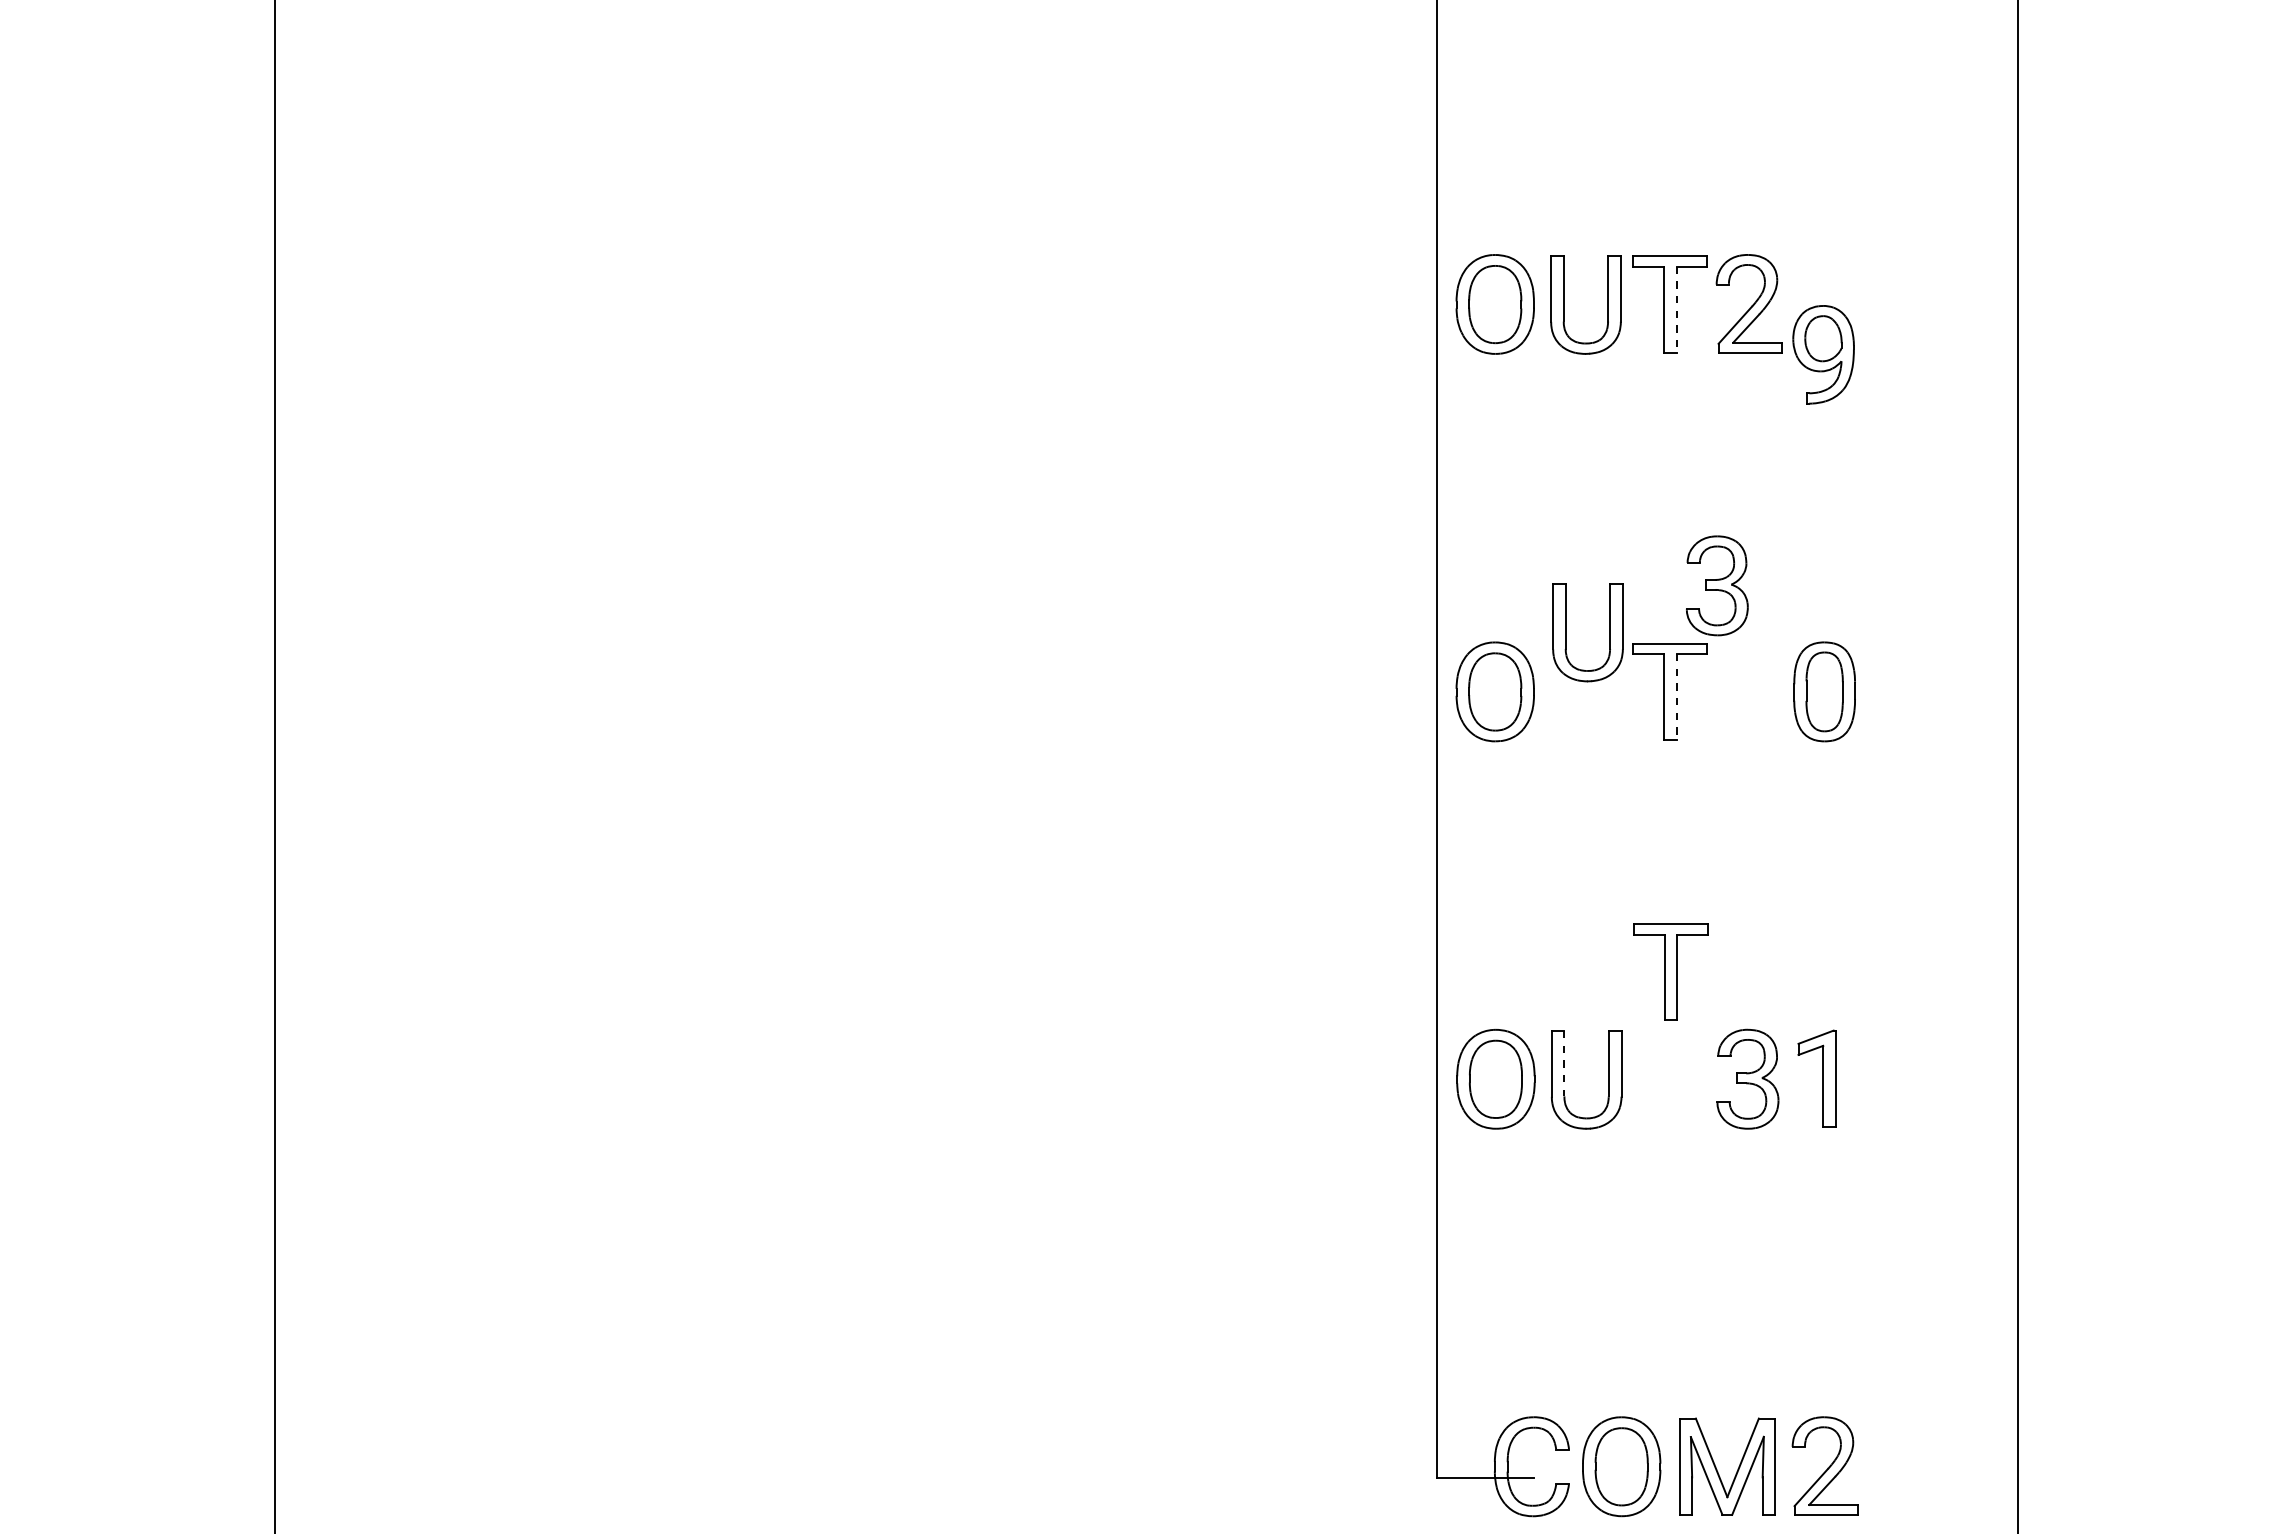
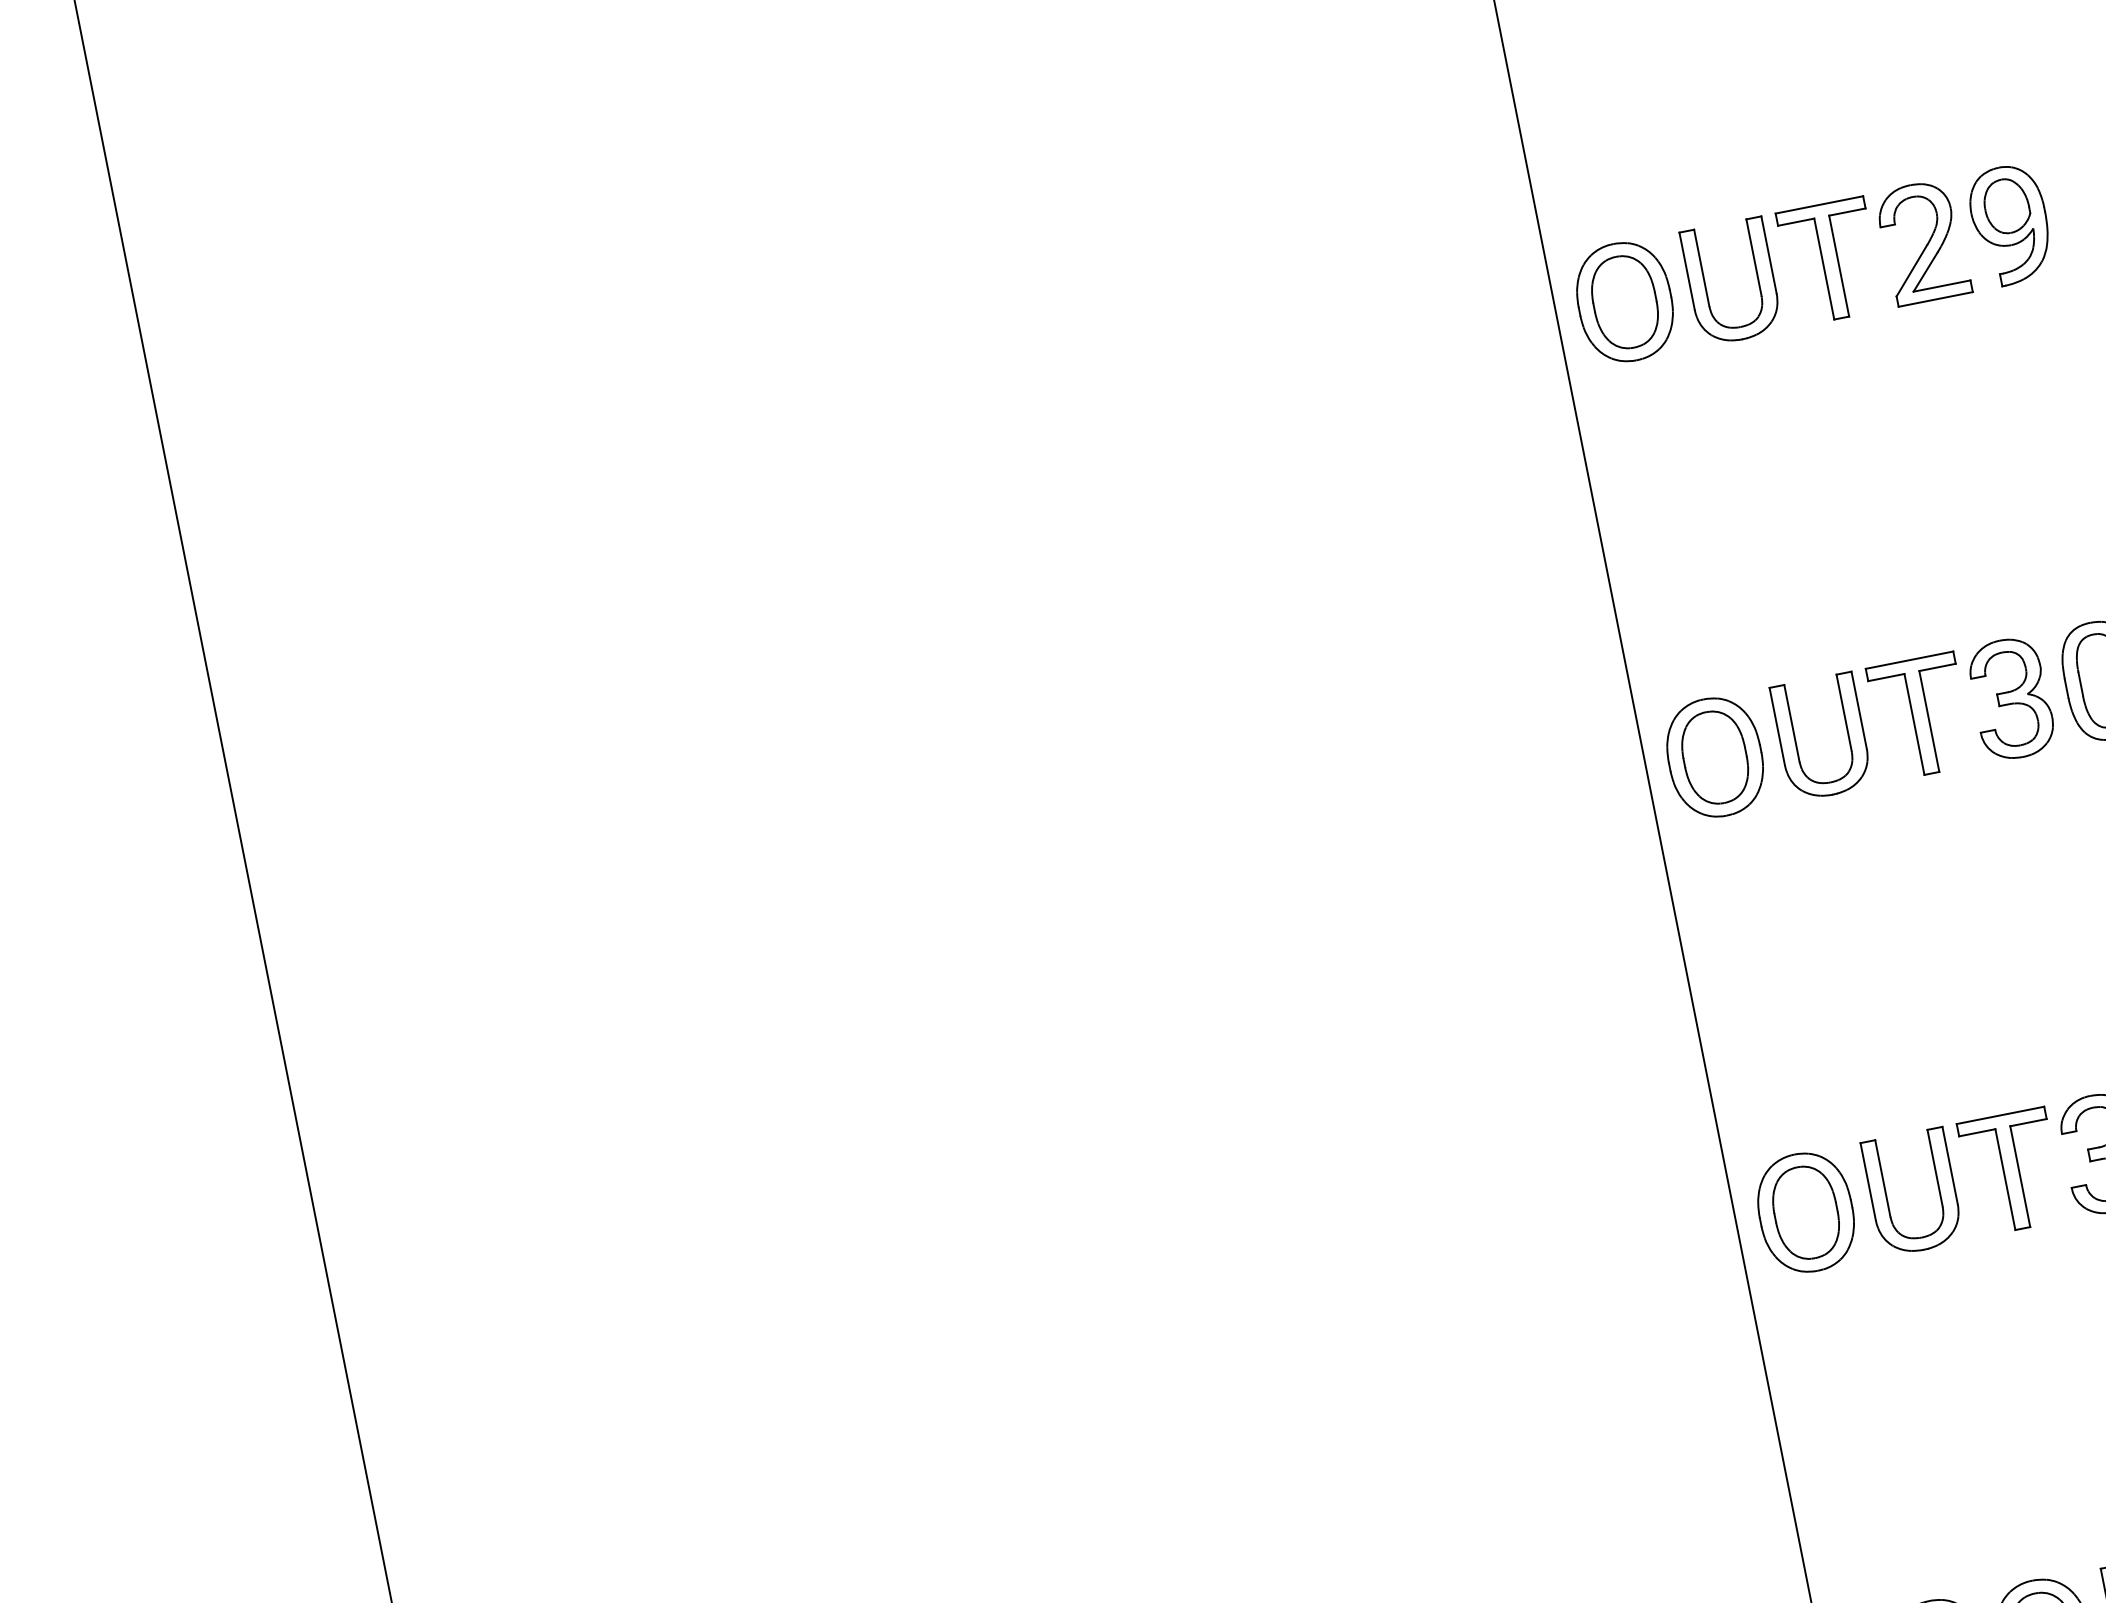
line: (1676, 309) -> (1839, 265), dashed -> solid
part: (1823, 354) -> (2010, 224), moved
part: (1717, 585) -> (2011, 698), moved
part: (1566, 632) -> (1796, 742), moved
line: (1676, 697) -> (1929, 721), dashed -> solid
part: (1670, 971) -> (2011, 1171), moved
line: (1564, 1063) -> (1882, 1178), dashed -> solid

